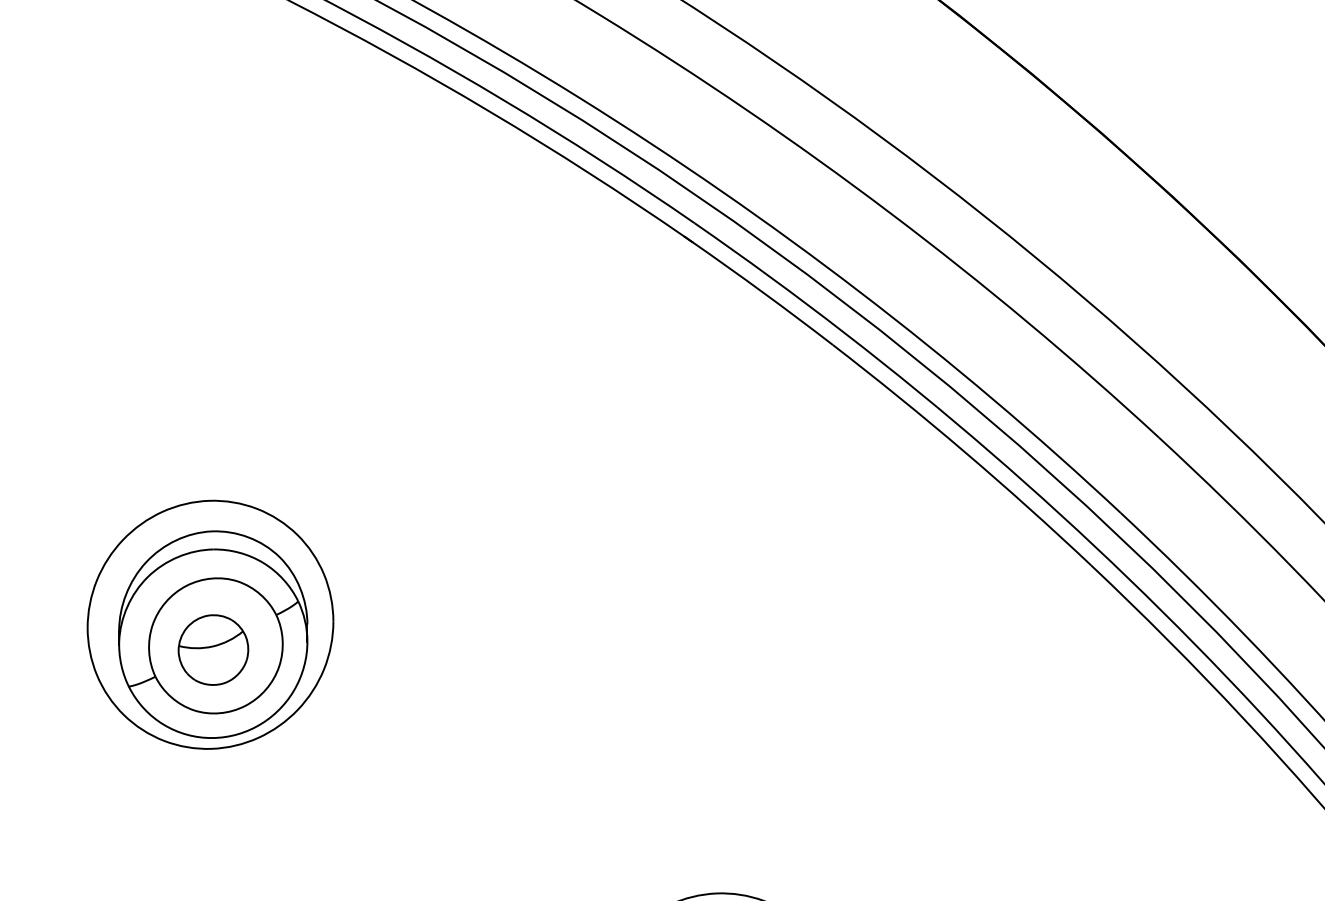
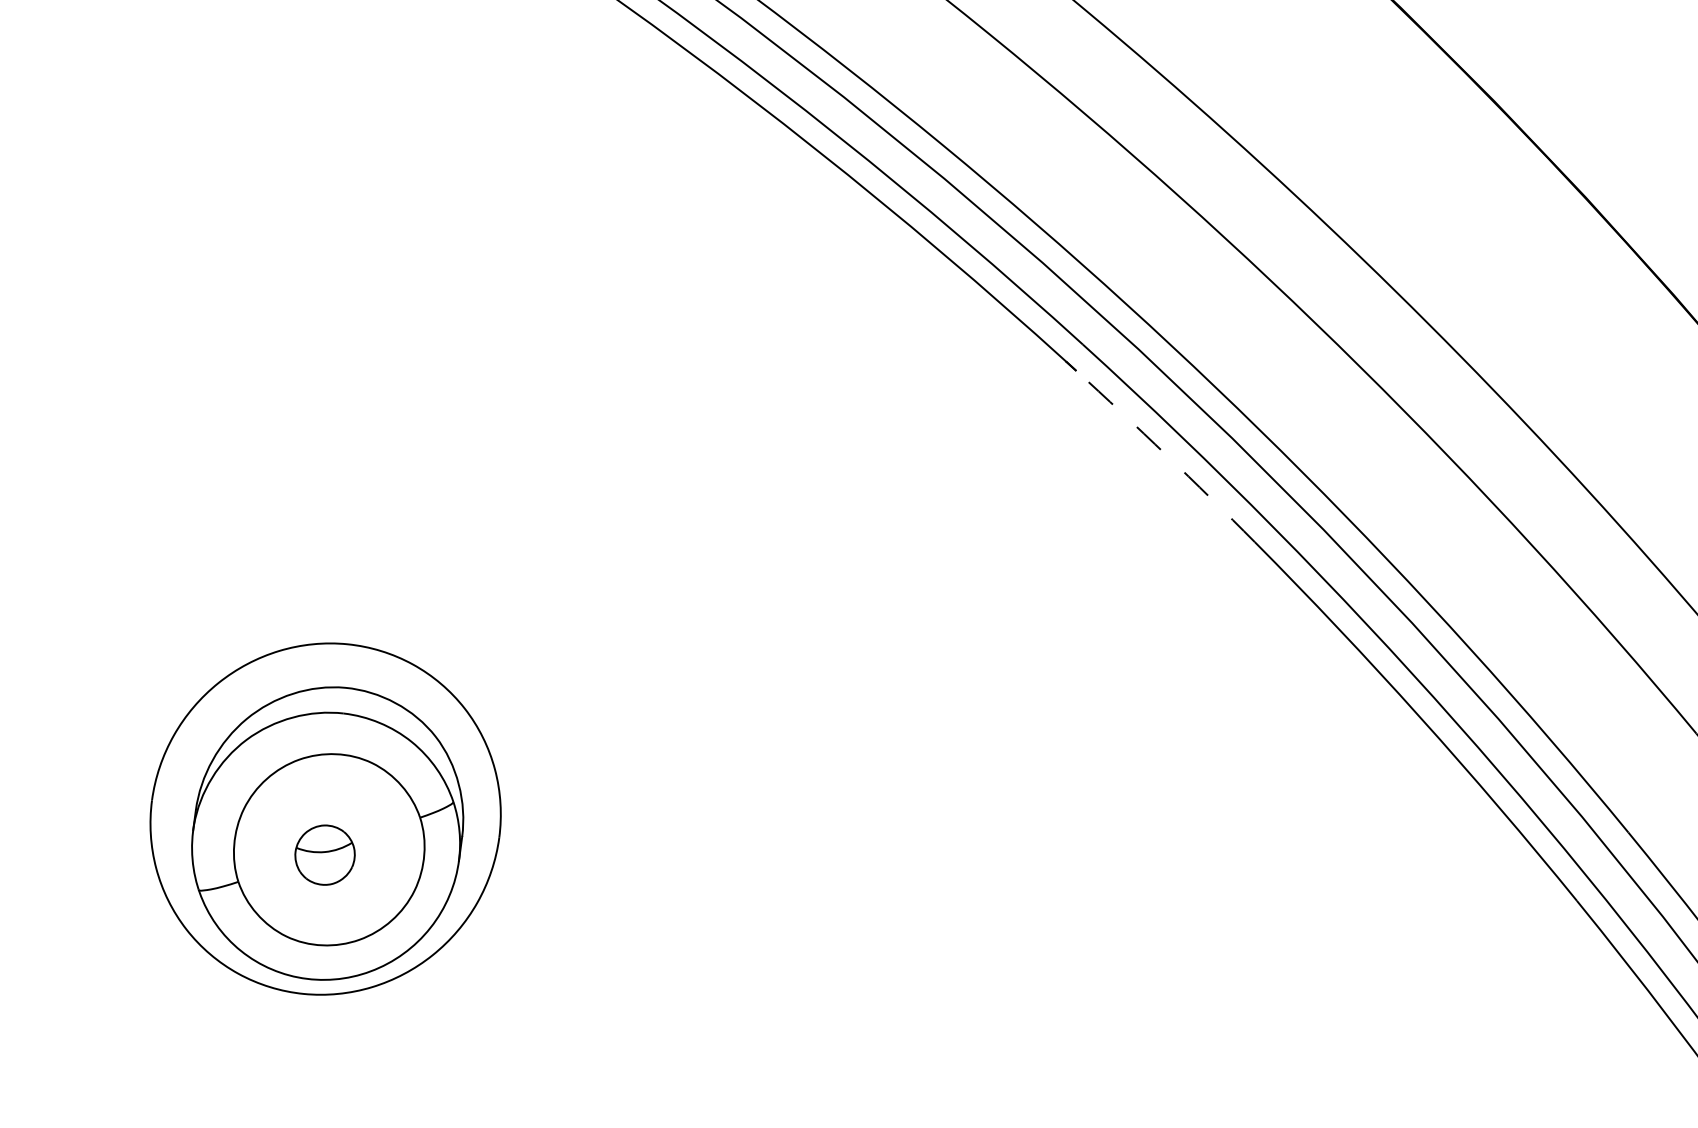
arc: (763, 292) -> (1166, 455), solid -> dashed
part: (213, 649) -> (325, 854), size x0.6

